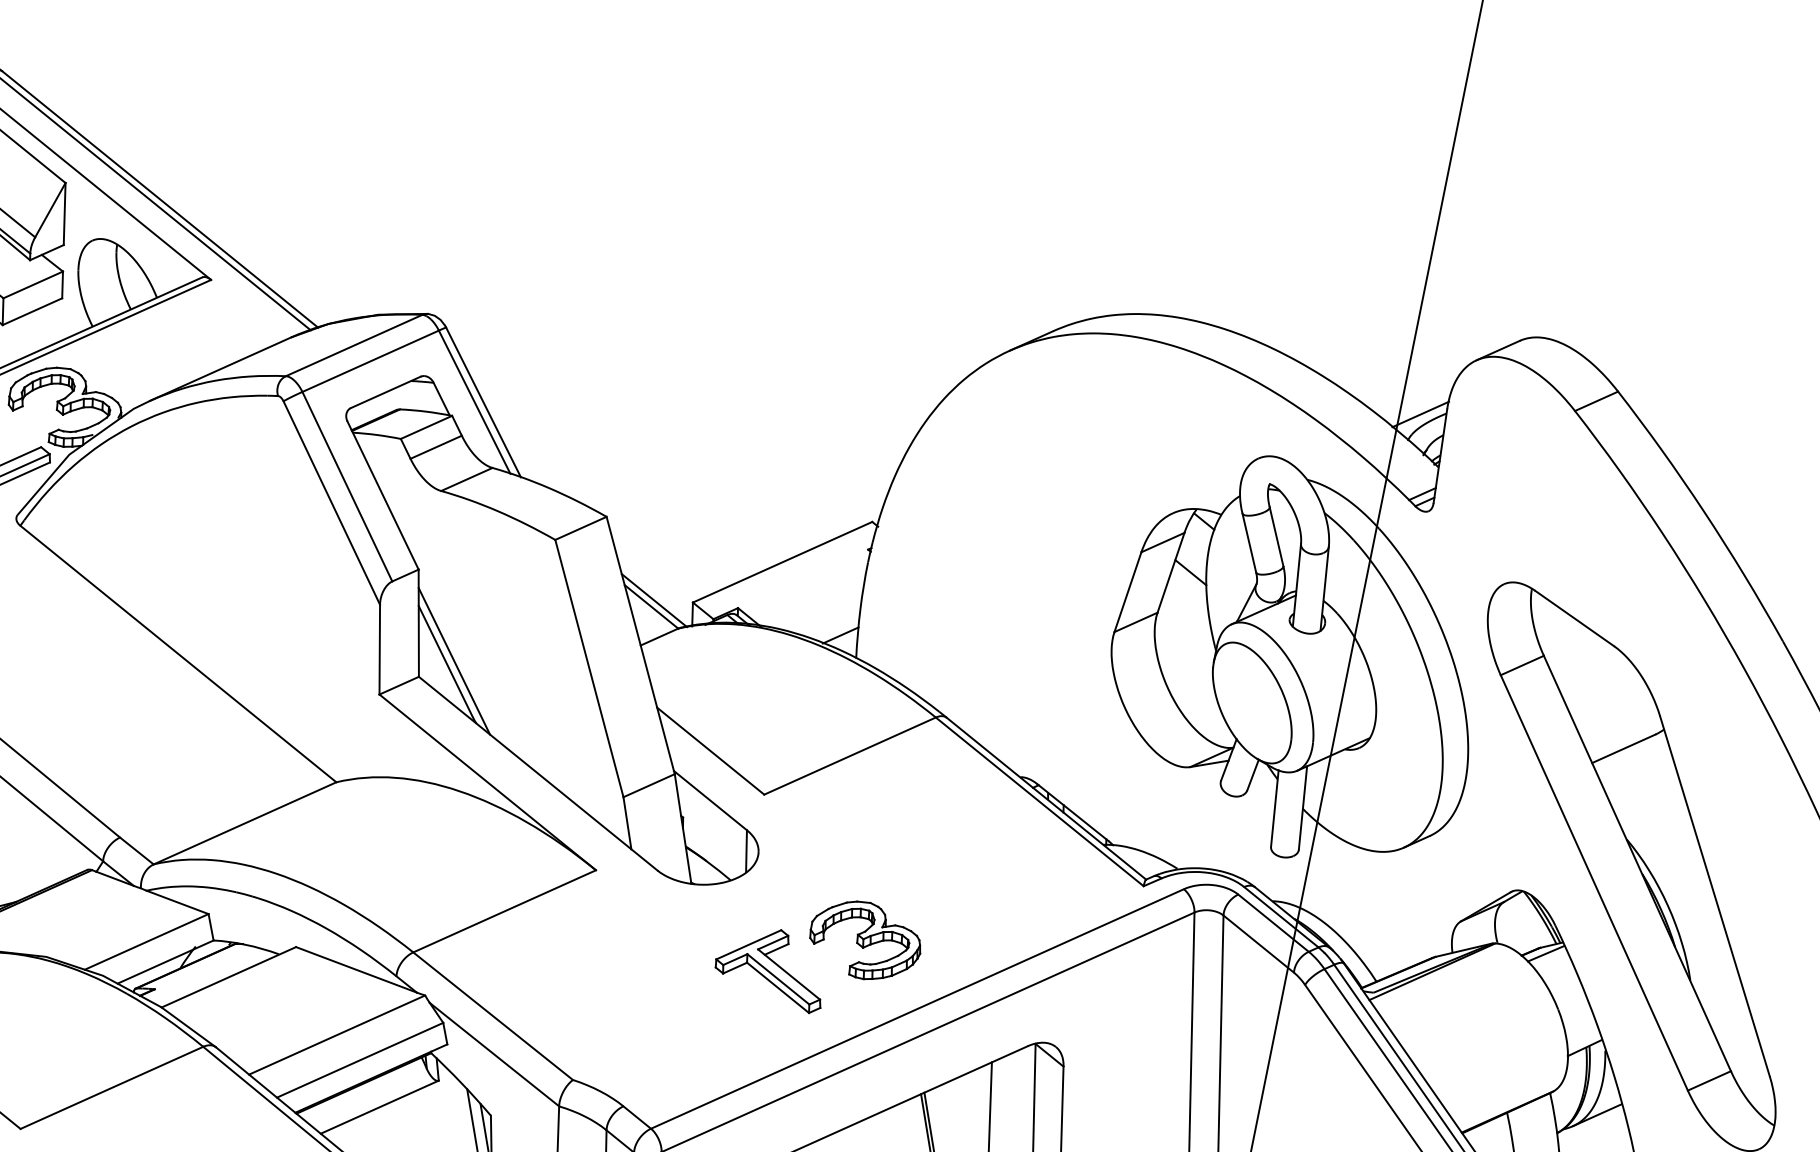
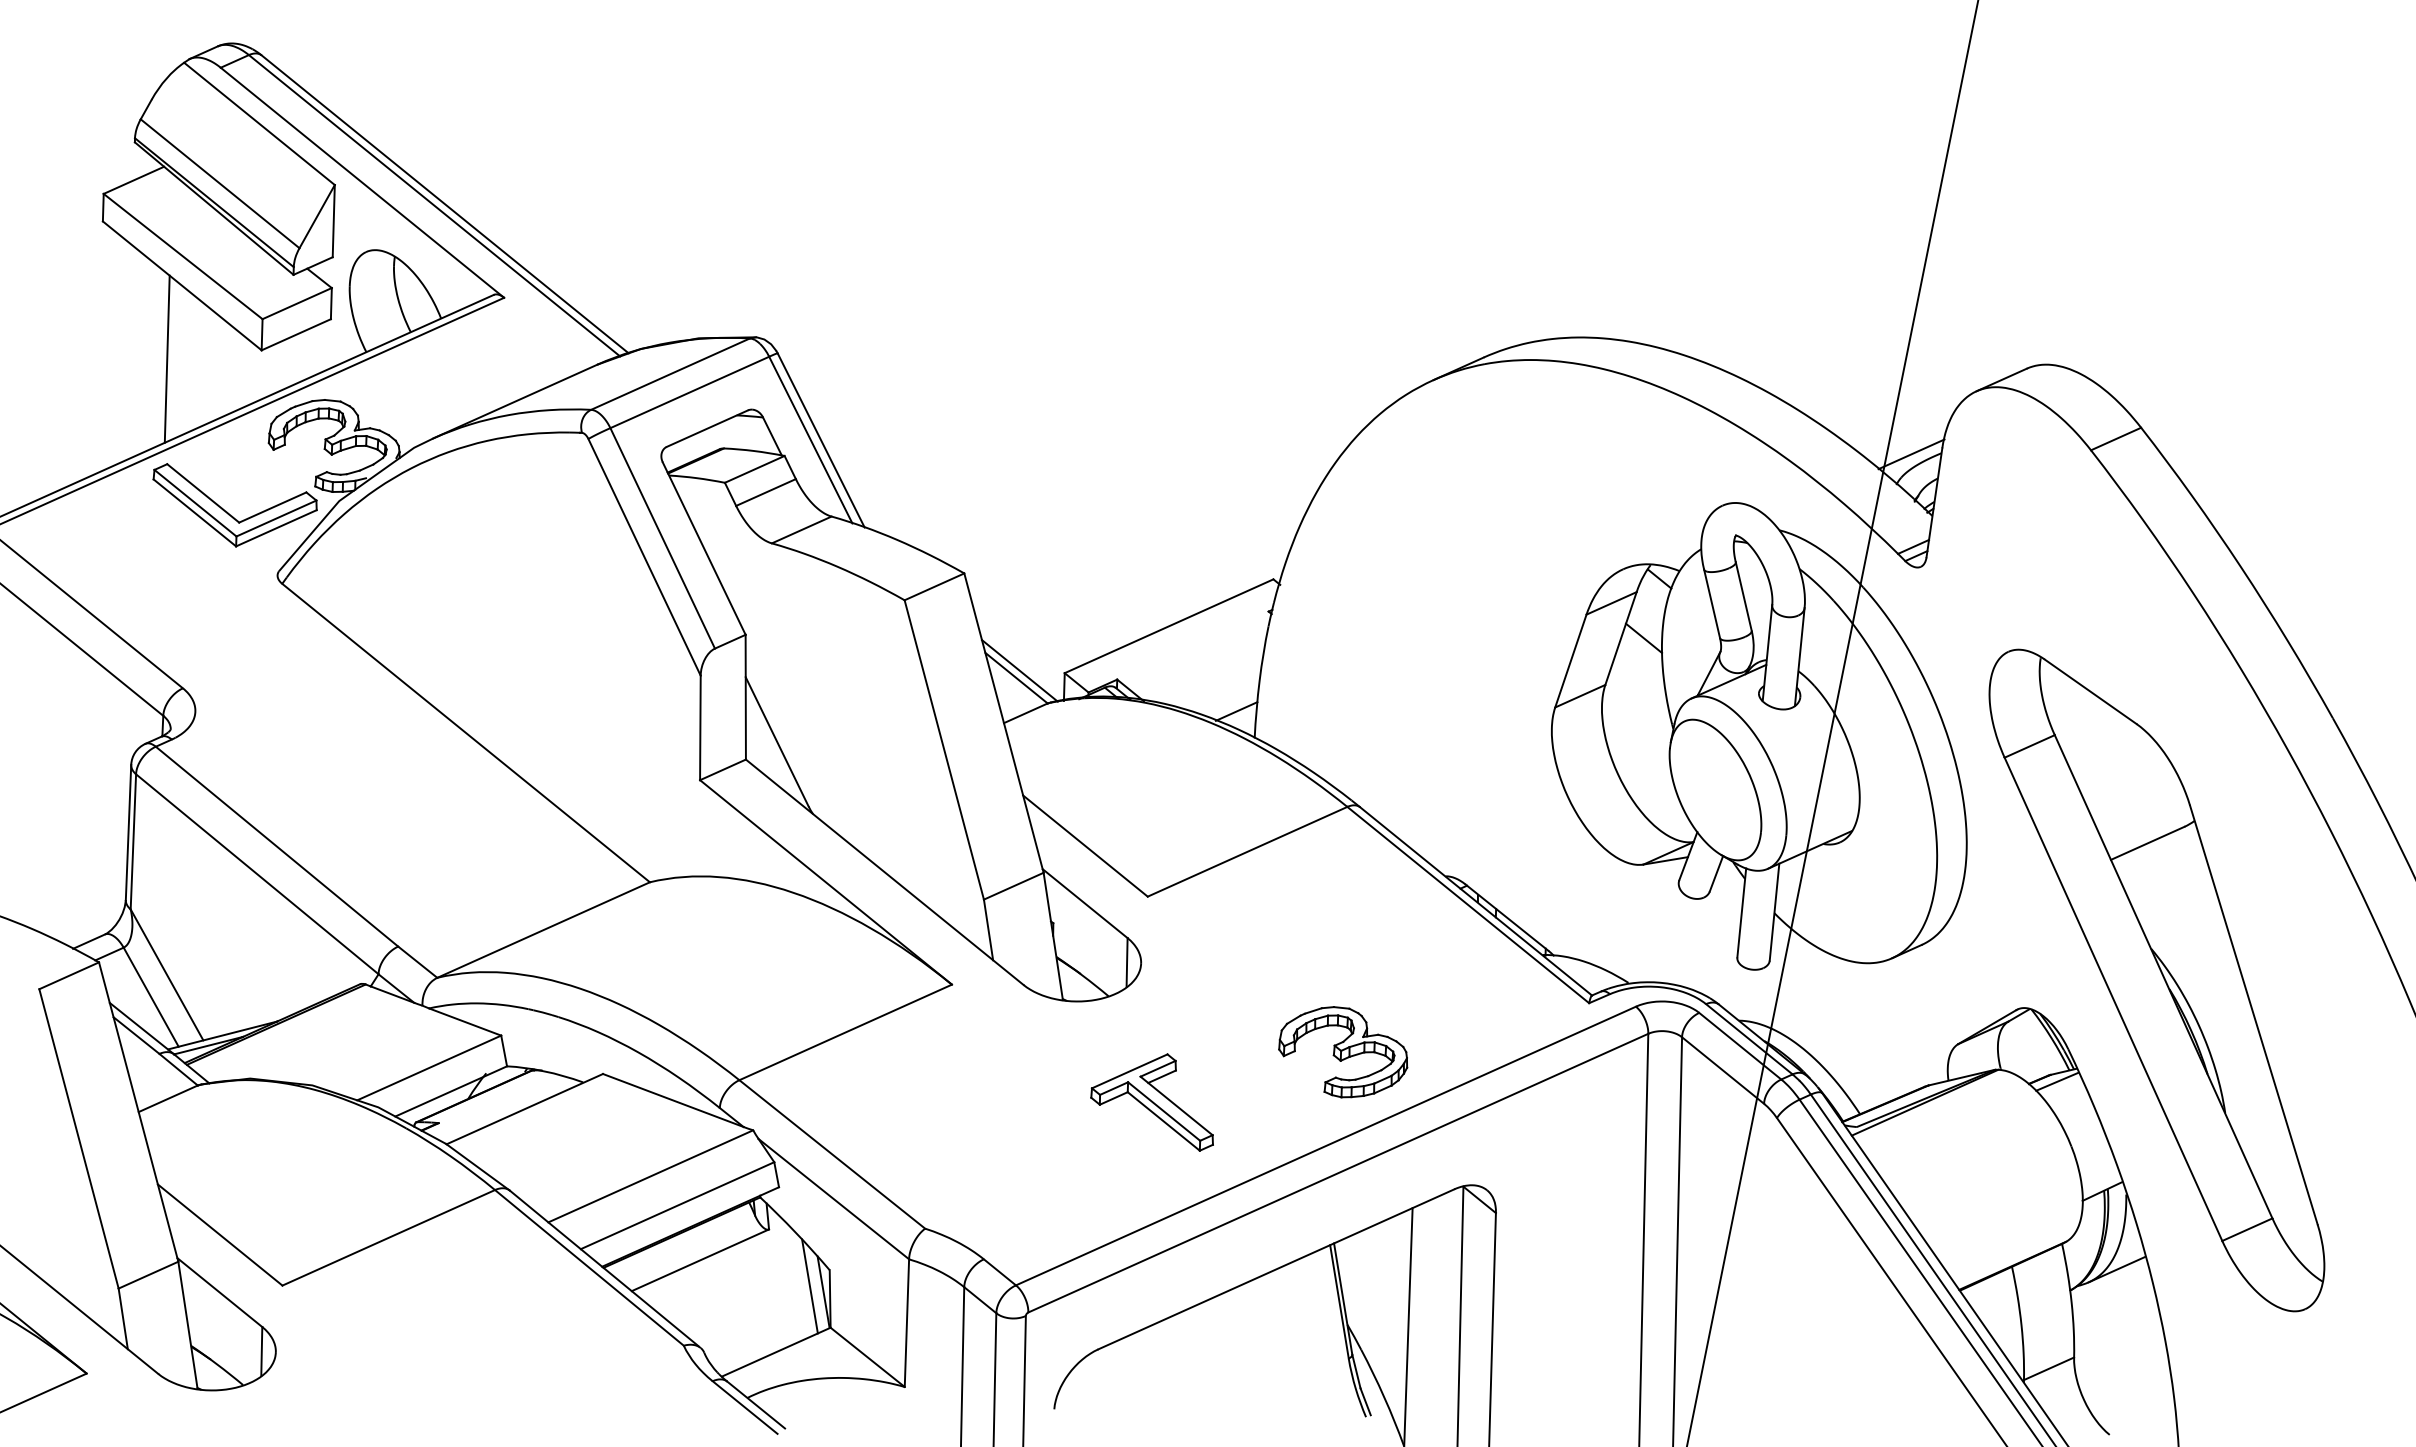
line: (453, 661) -> (786, 741), removed
part: (865, 940) -> (1343, 1052), moved

